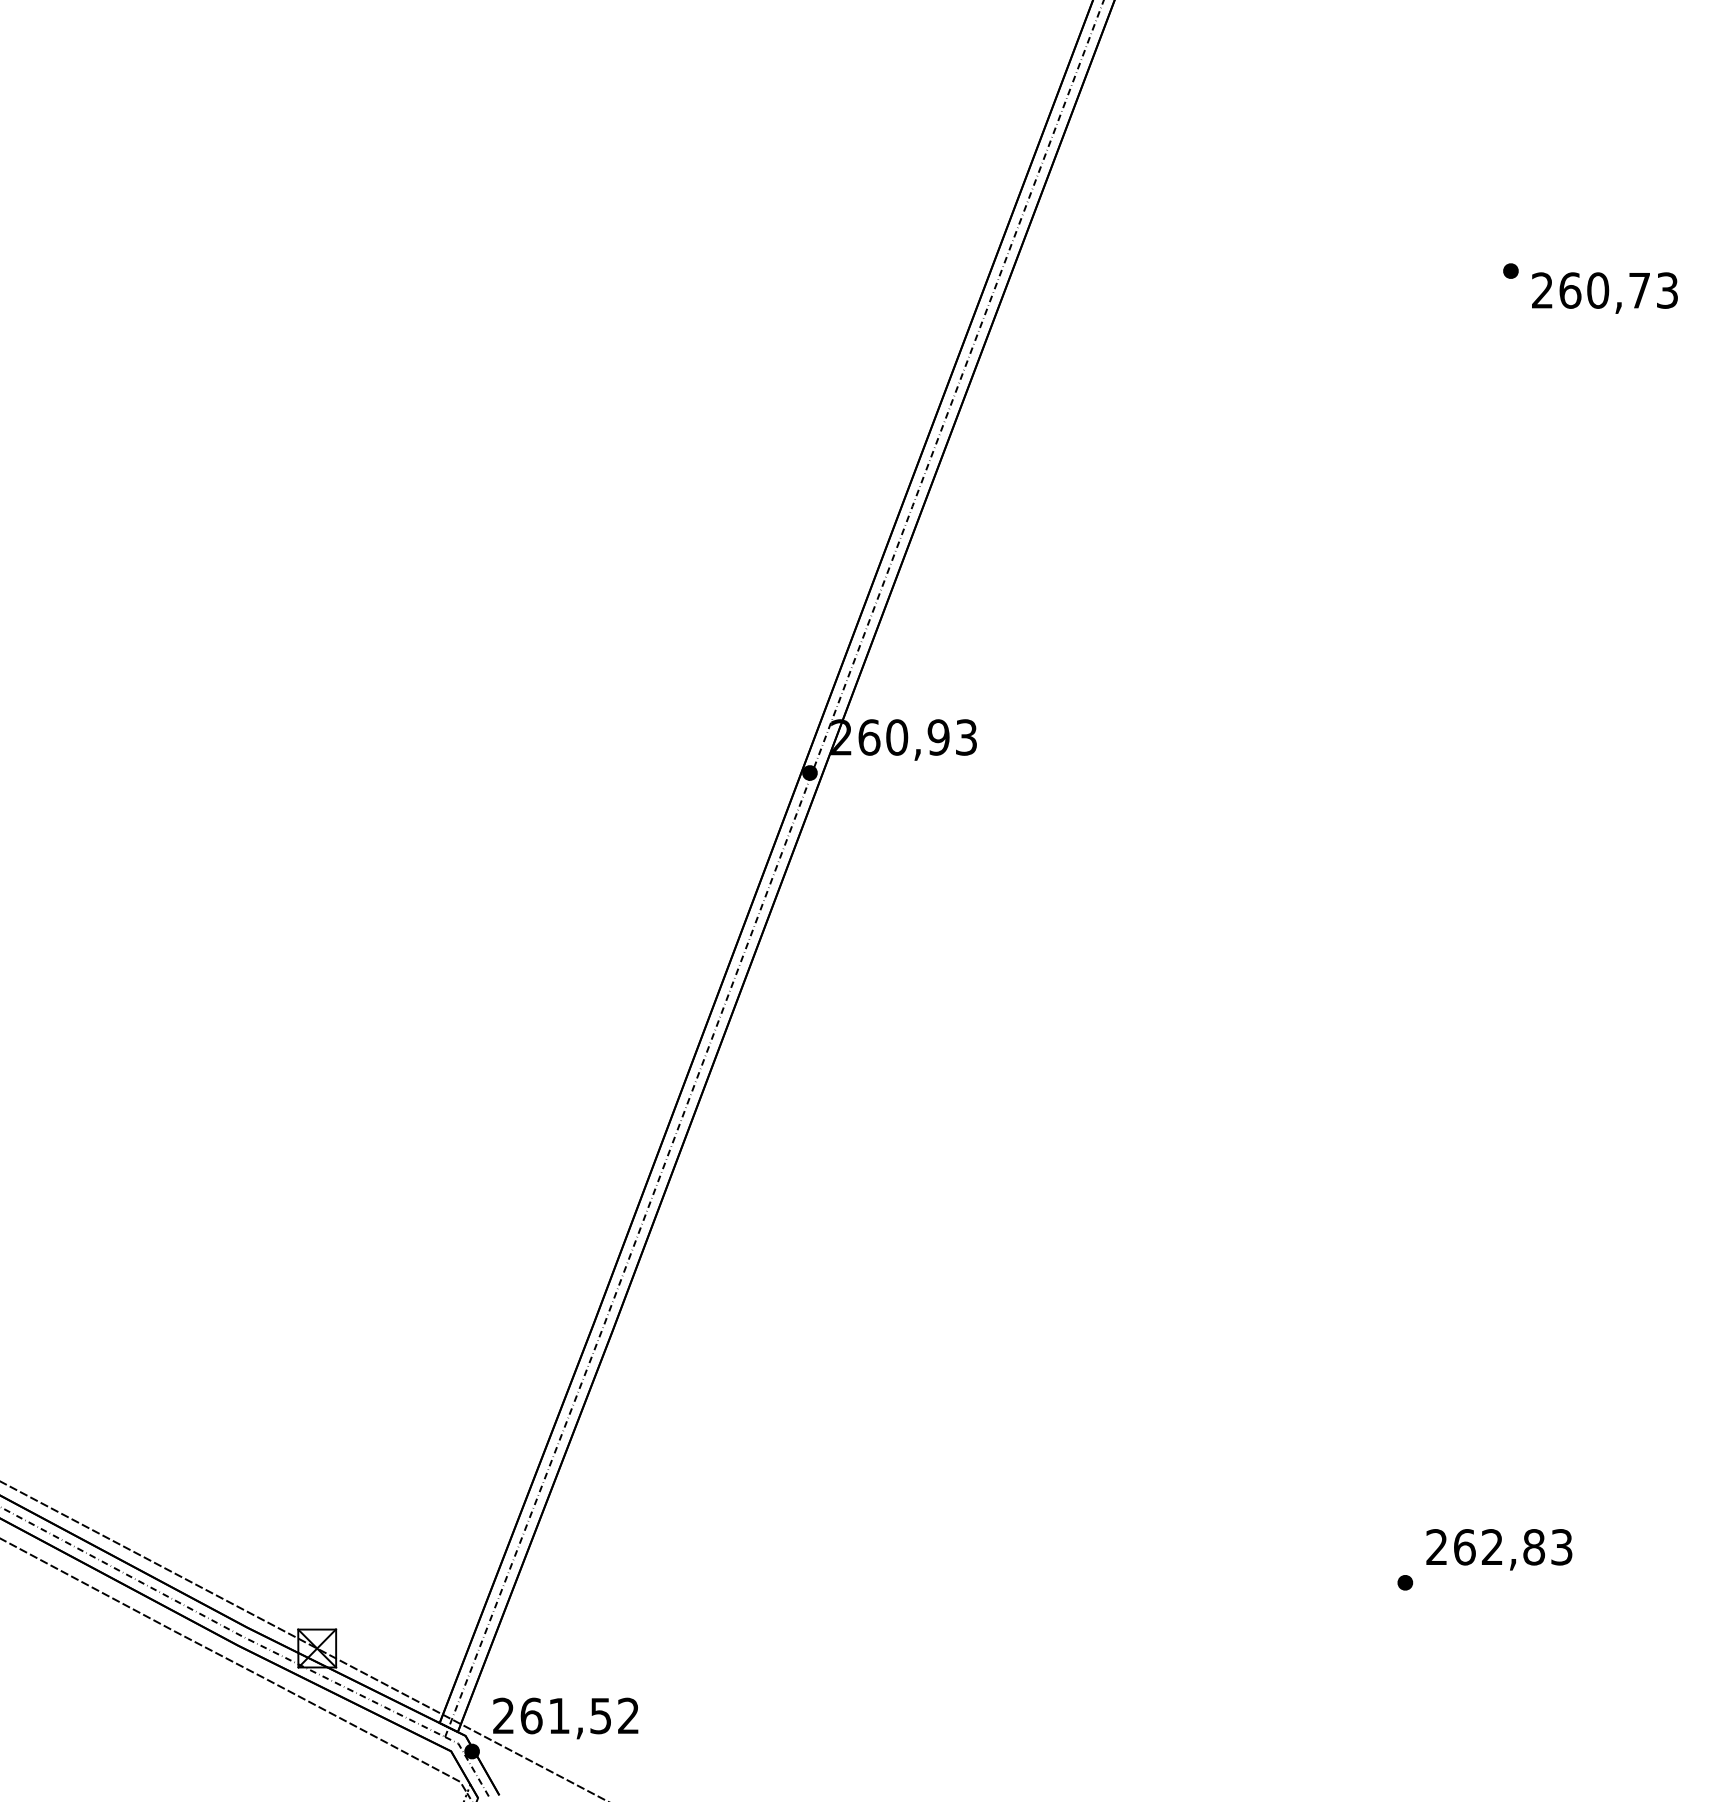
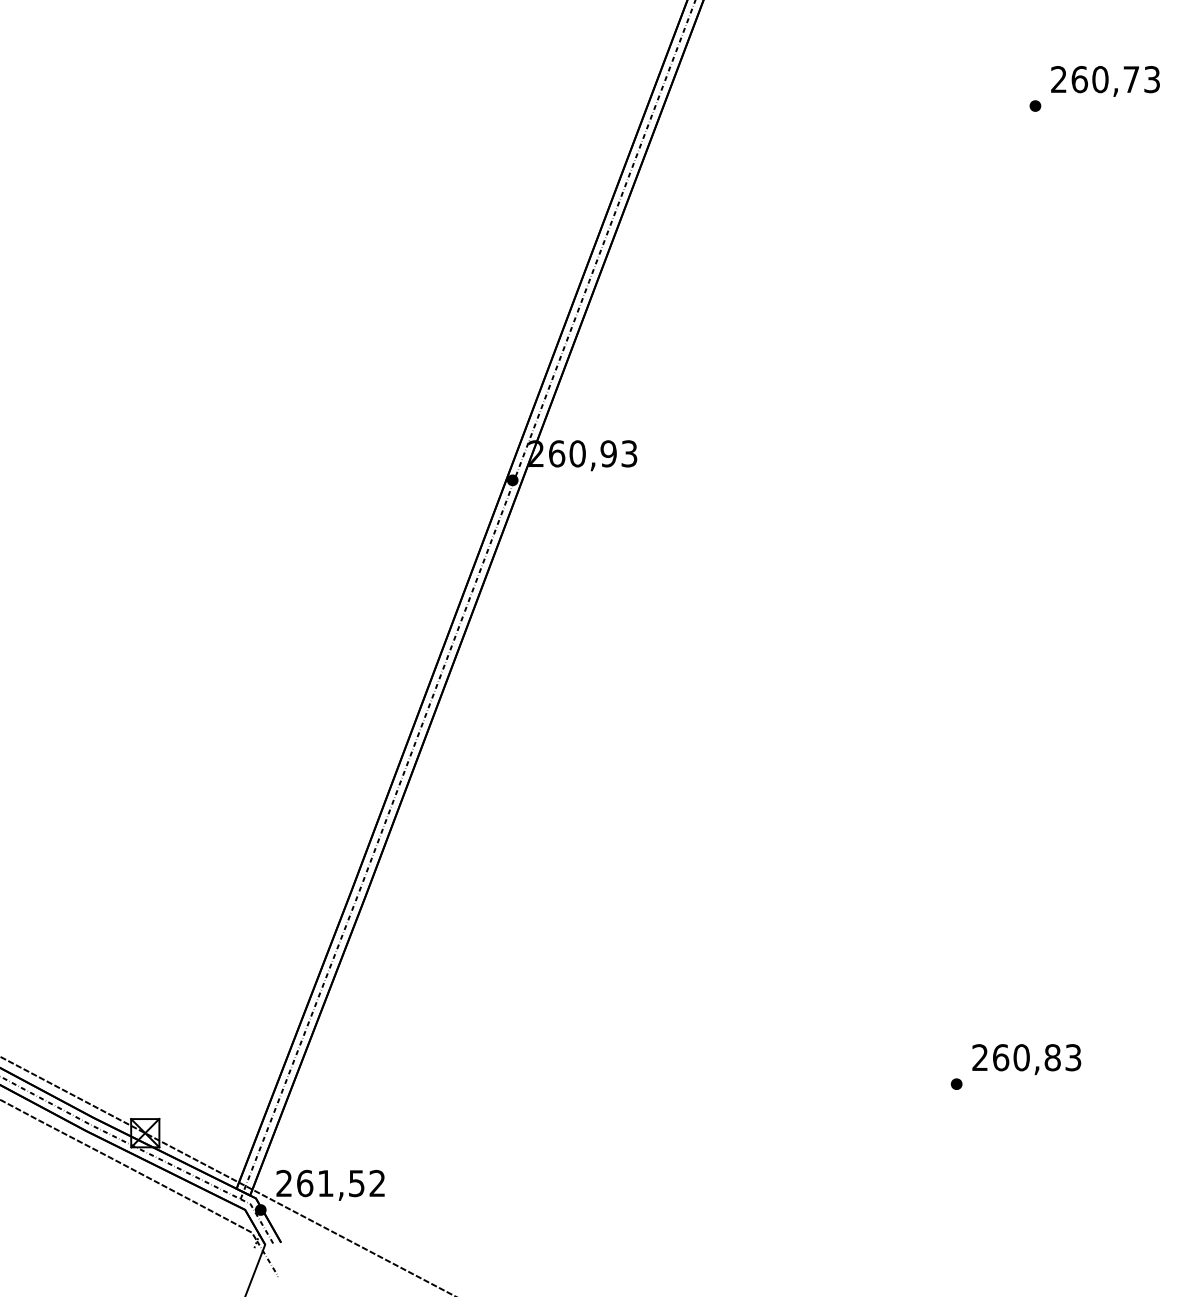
text: (1604, 292) -> (1105, 81), moved
text: (1492, 1547) -> (1021, 1057), 262,83 -> 260,83

